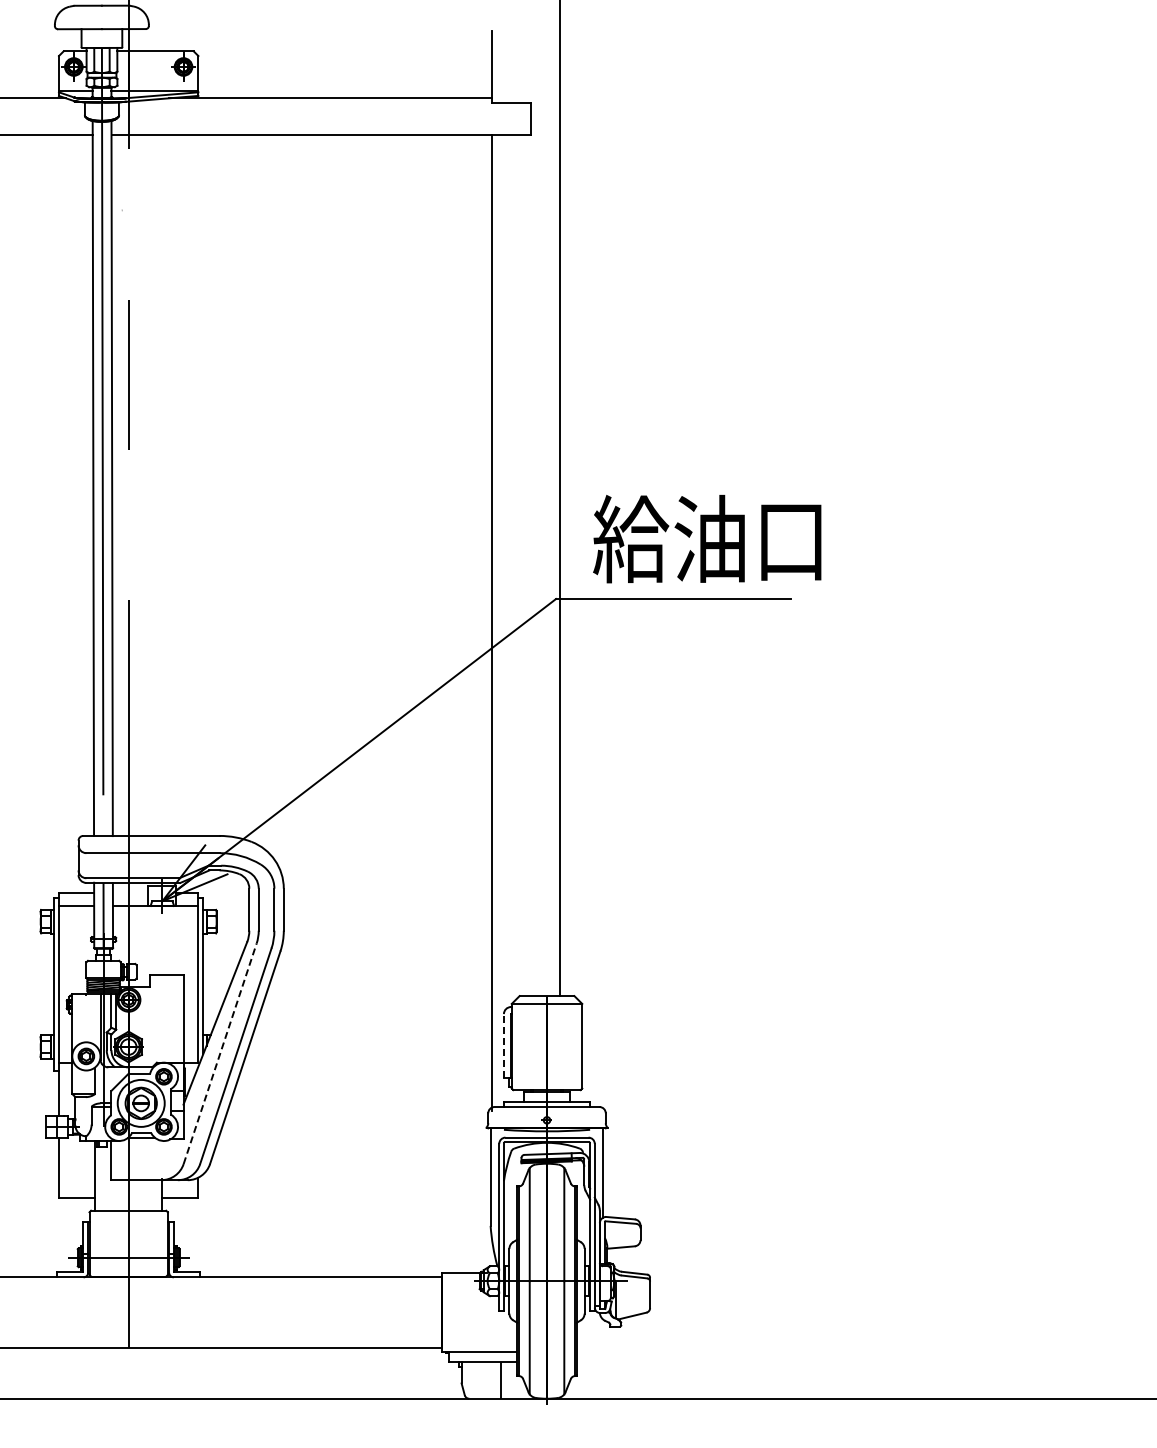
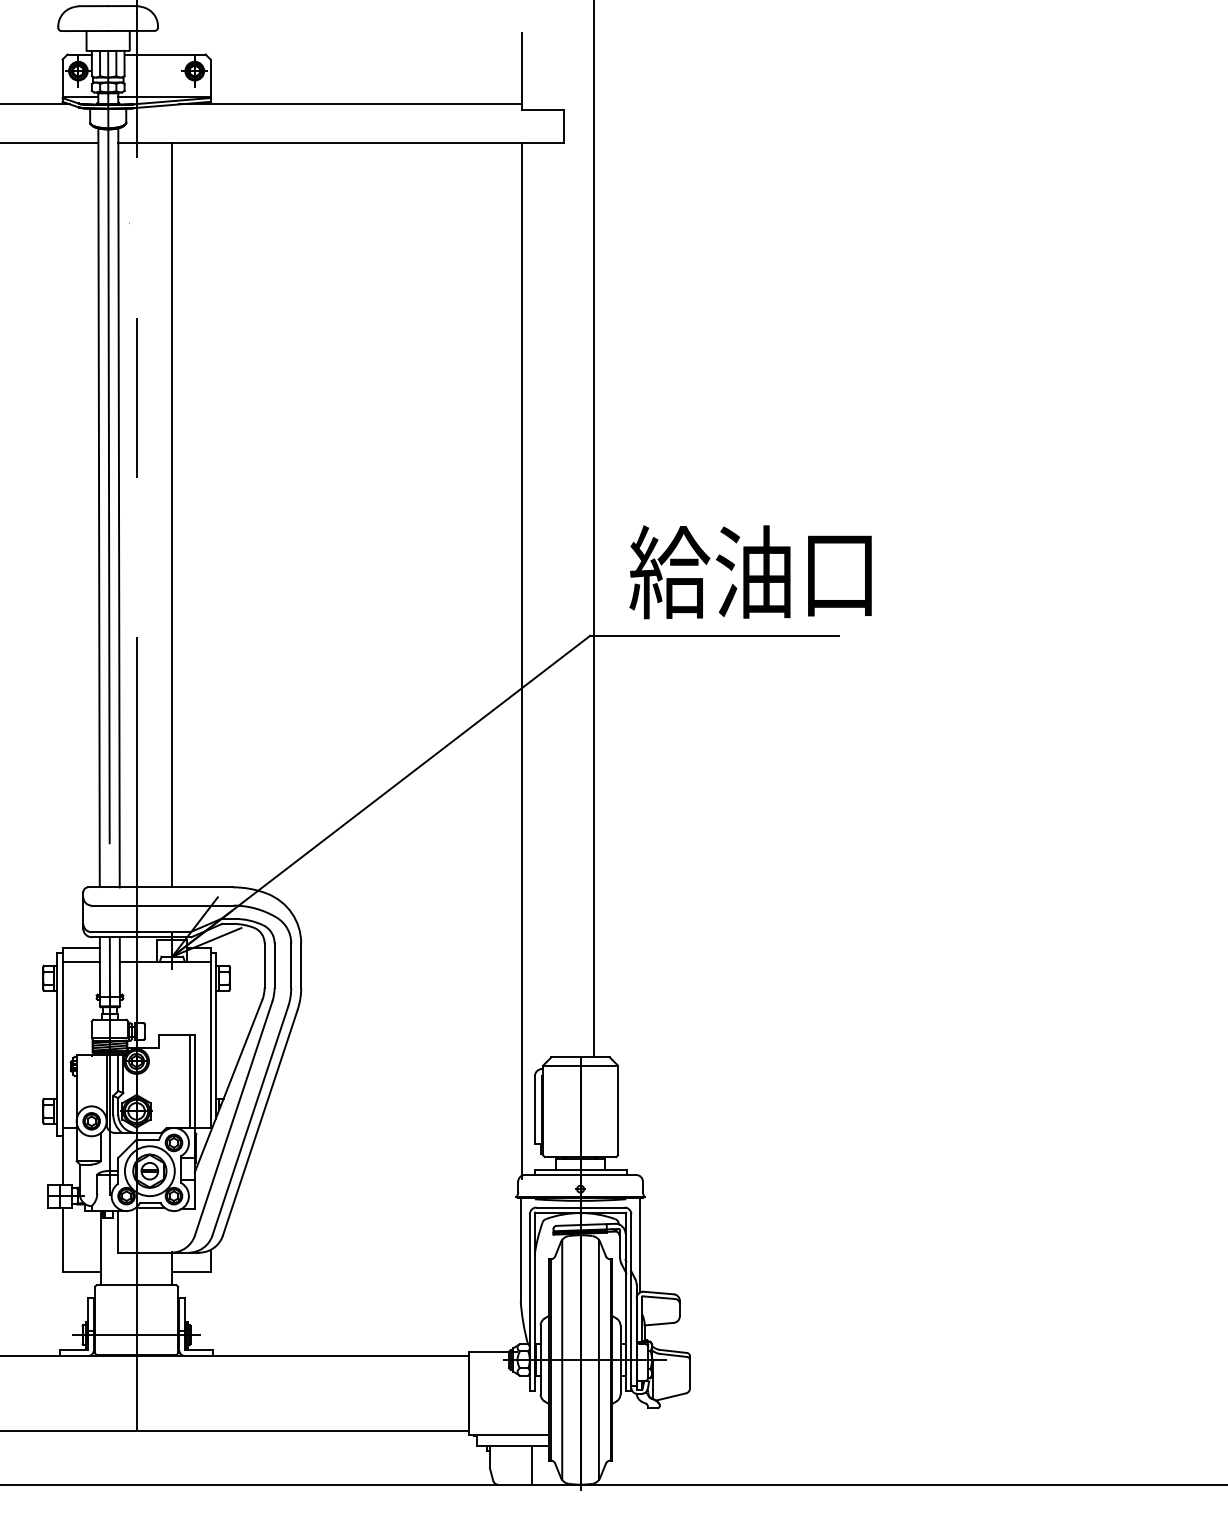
line: (162, 484) -> (172, 514), added
line: (178, 1018) -> (189, 1081), added
line: (503, 1045) -> (534, 1109), dashed -> solid
line: (220, 1053) -> (234, 1118), dashed -> solid

